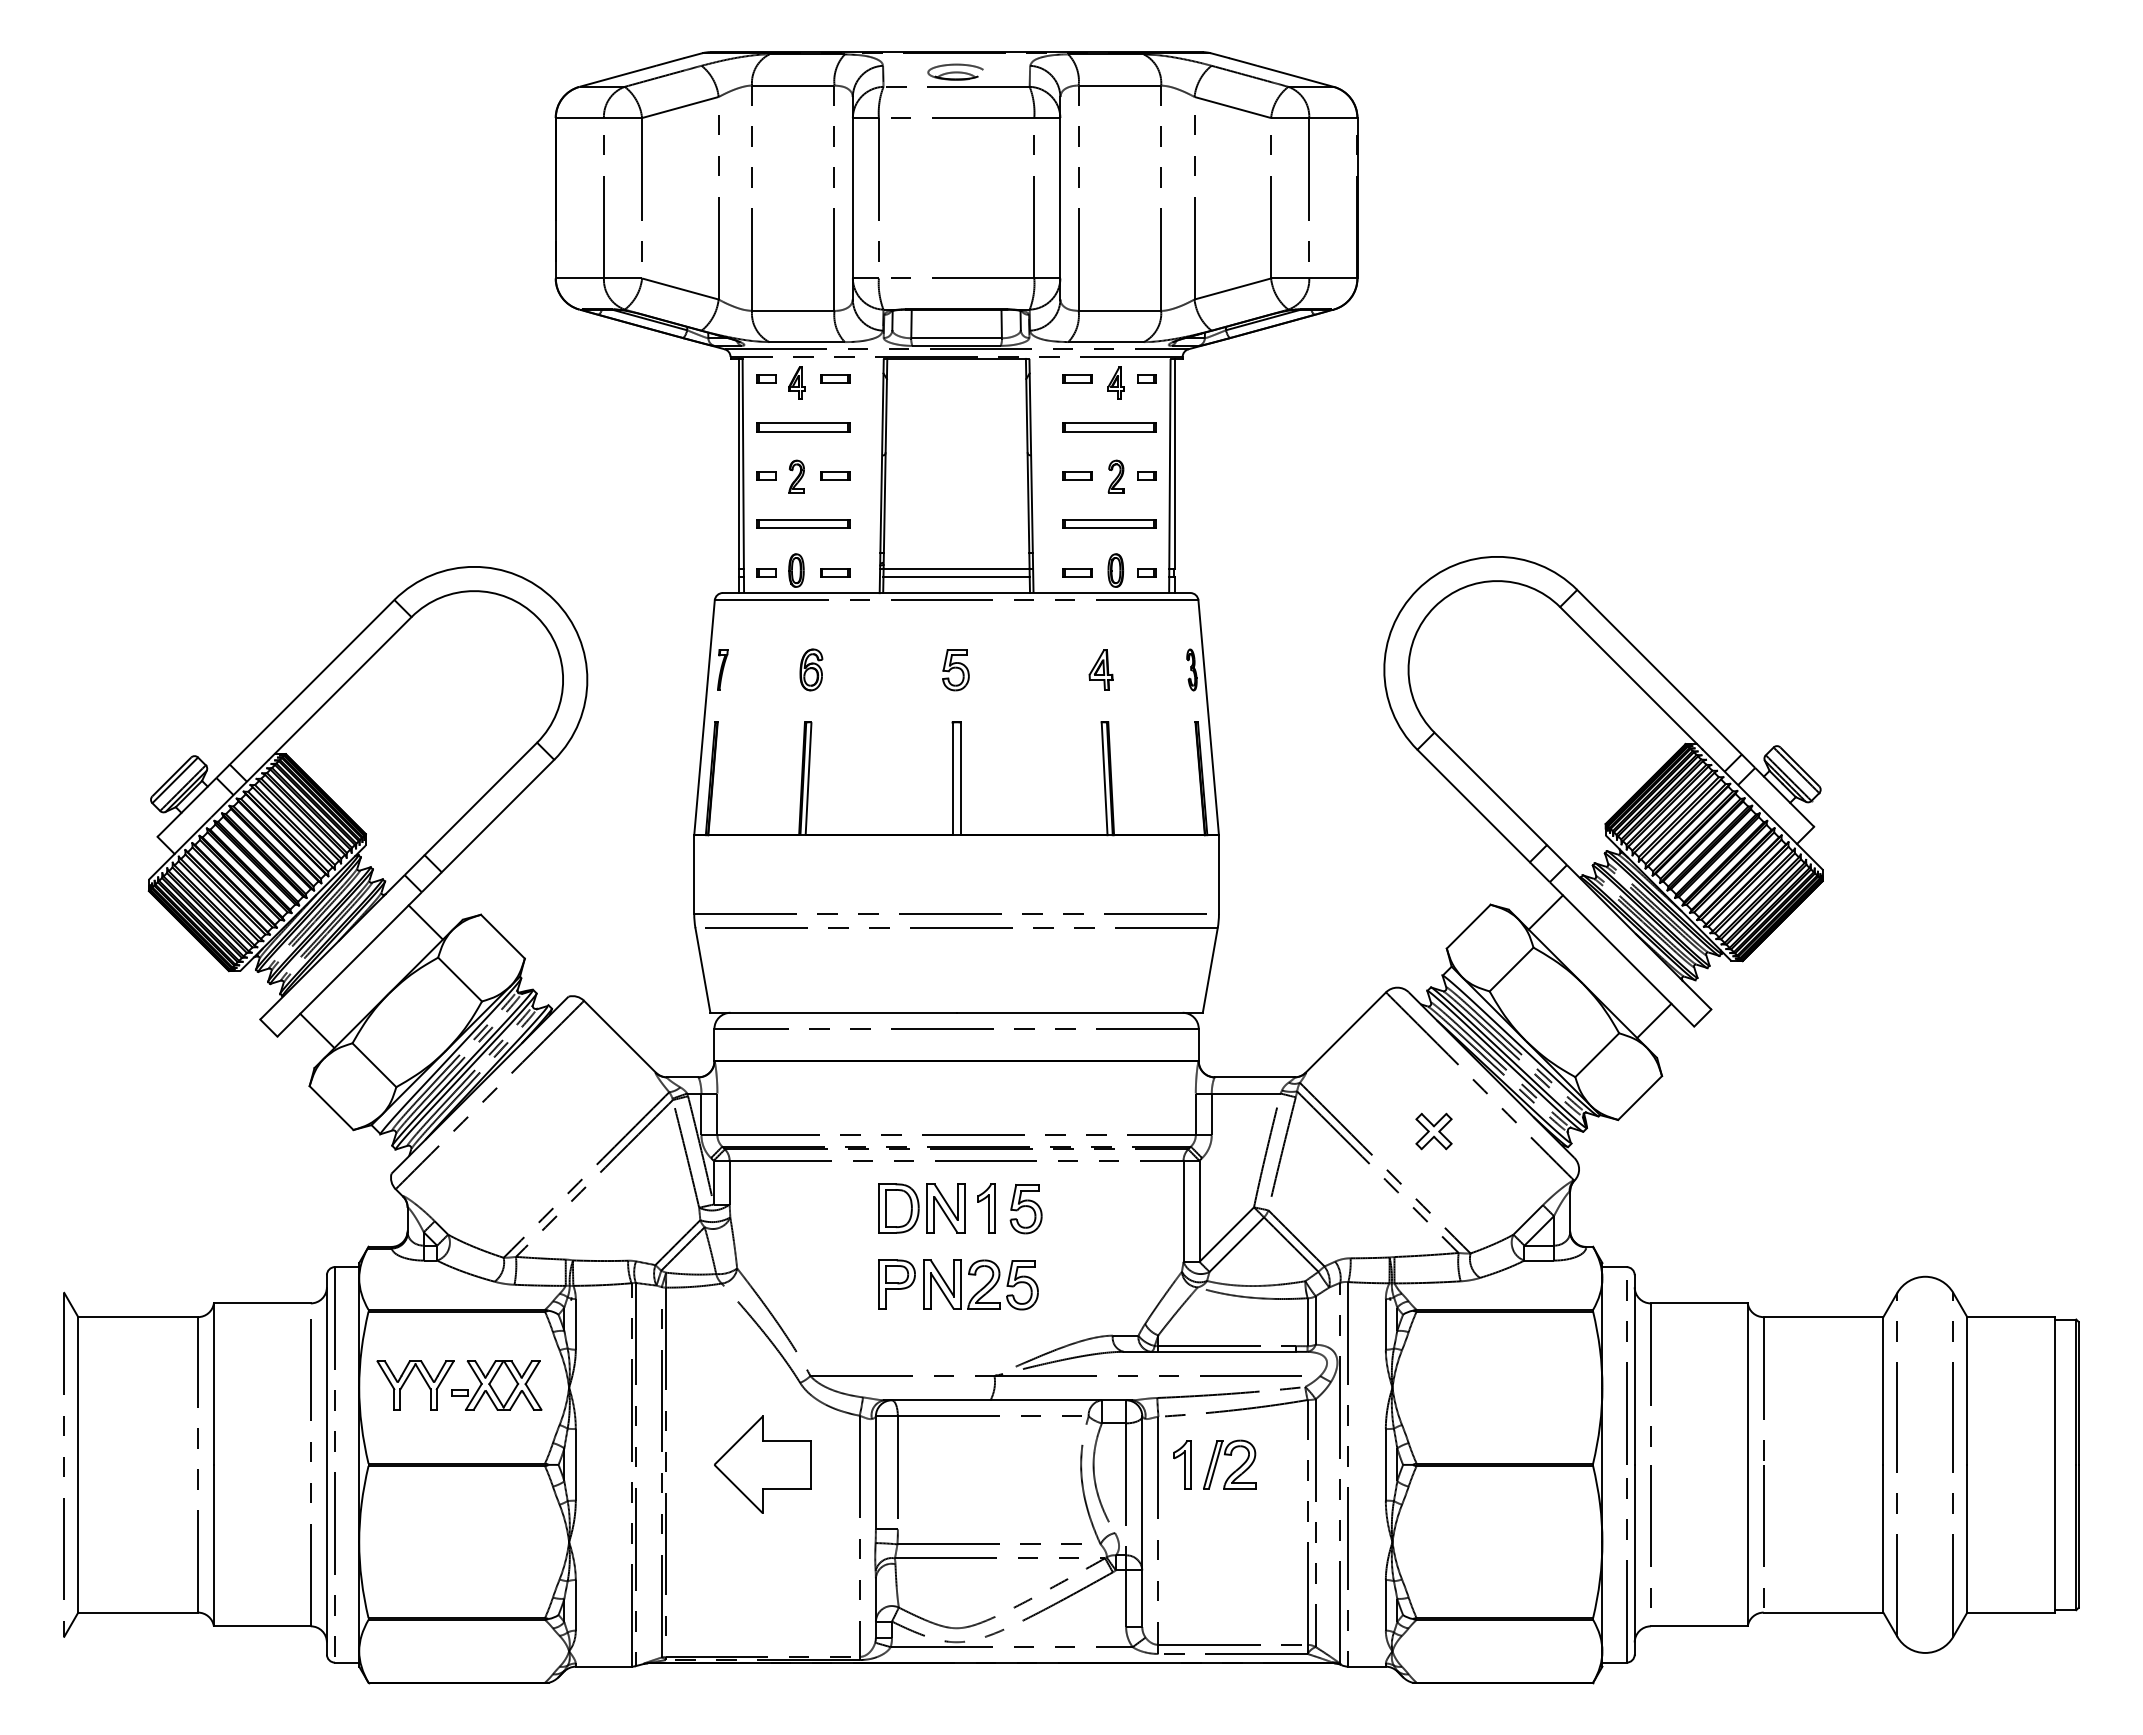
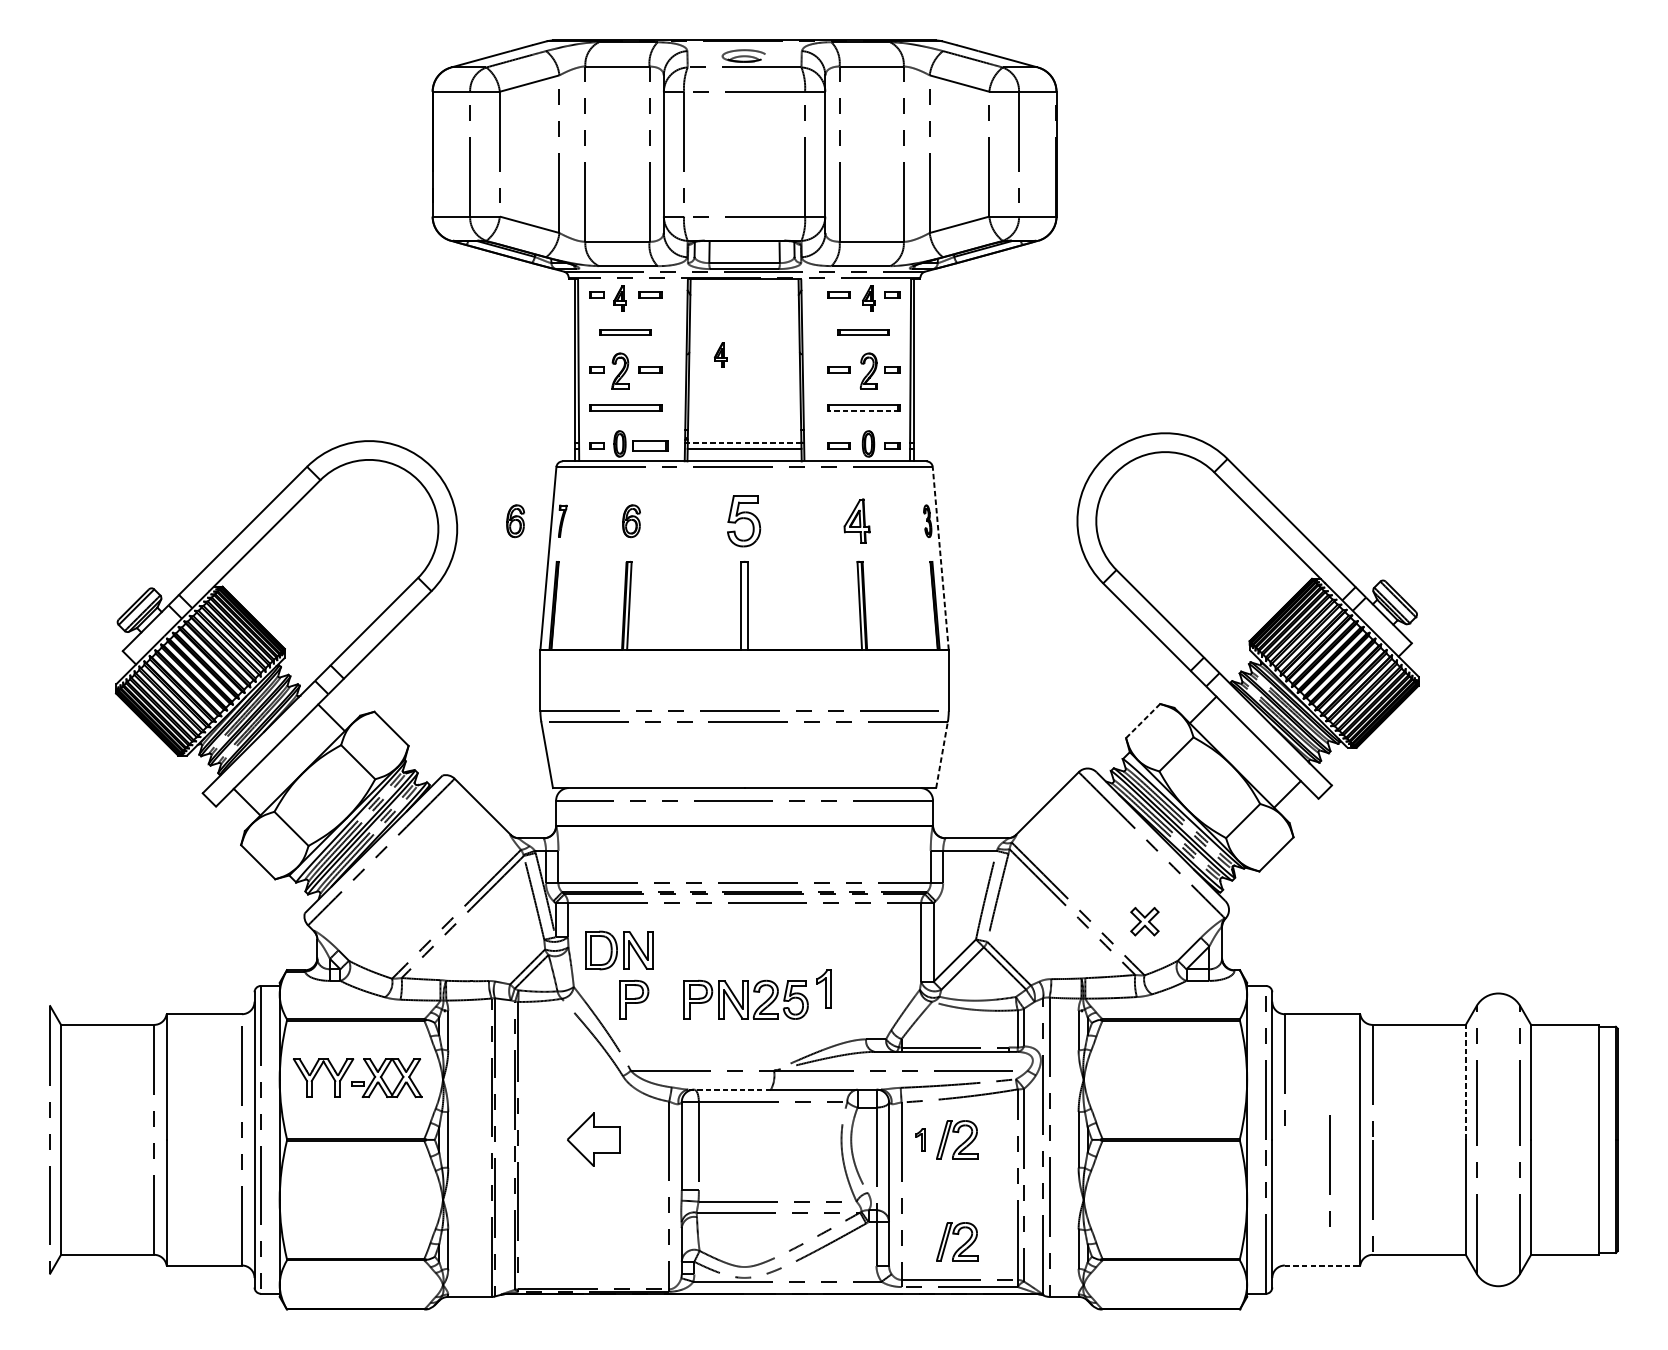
part: (803, 427) -> (625, 332), size x0.7
part: (1109, 427) -> (863, 332), size x0.7
part: (925, 455) -> (720, 354), added
part: (796, 476) -> (619, 370), size x1.4
part: (1115, 476) -> (868, 370), size x1.4
line: (1109, 528) -> (863, 411), solid -> dashed
line: (956, 568) -> (744, 442), solid -> dashed
part: (835, 572) -> (650, 445), size x1.6
part: (662, 669) -> (515, 520), added
part: (1100, 669) -> (856, 520), size x1.4
part: (955, 670) -> (743, 521), size x1.6
line: (1208, 717) -> (940, 558), solid -> dashed
line: (1468, 926) -> (1142, 720), solid -> dashed
line: (1210, 970) -> (942, 755), solid -> dashed
part: (1433, 1131) -> (1144, 921), moved
part: (921, 1208) -> (619, 950), moved
part: (986, 1208) -> (823, 988), moved
part: (1025, 1209) -> (798, 941), removed
part: (814, 1284) -> (634, 999), added
line: (1883, 1391) -> (1465, 1082), solid -> dashed
line: (936, 1400) -> (728, 1089), solid -> dashed
part: (762, 1464) -> (593, 1139), size x0.7
part: (1182, 1464) -> (920, 1139), size x0.6
line: (1650, 1536) -> (1329, 1170), moved
part: (1233, 1602) -> (960, 1246), added
line: (1699, 1626) -> (1322, 1265), solid -> dashed

